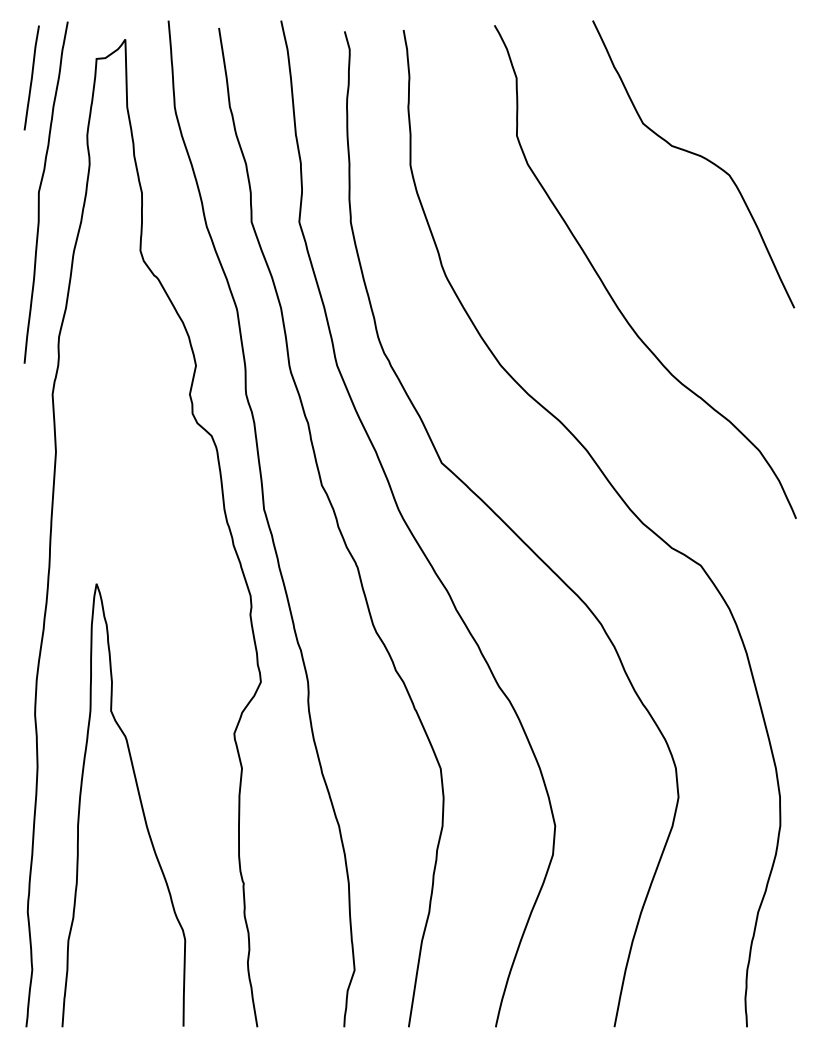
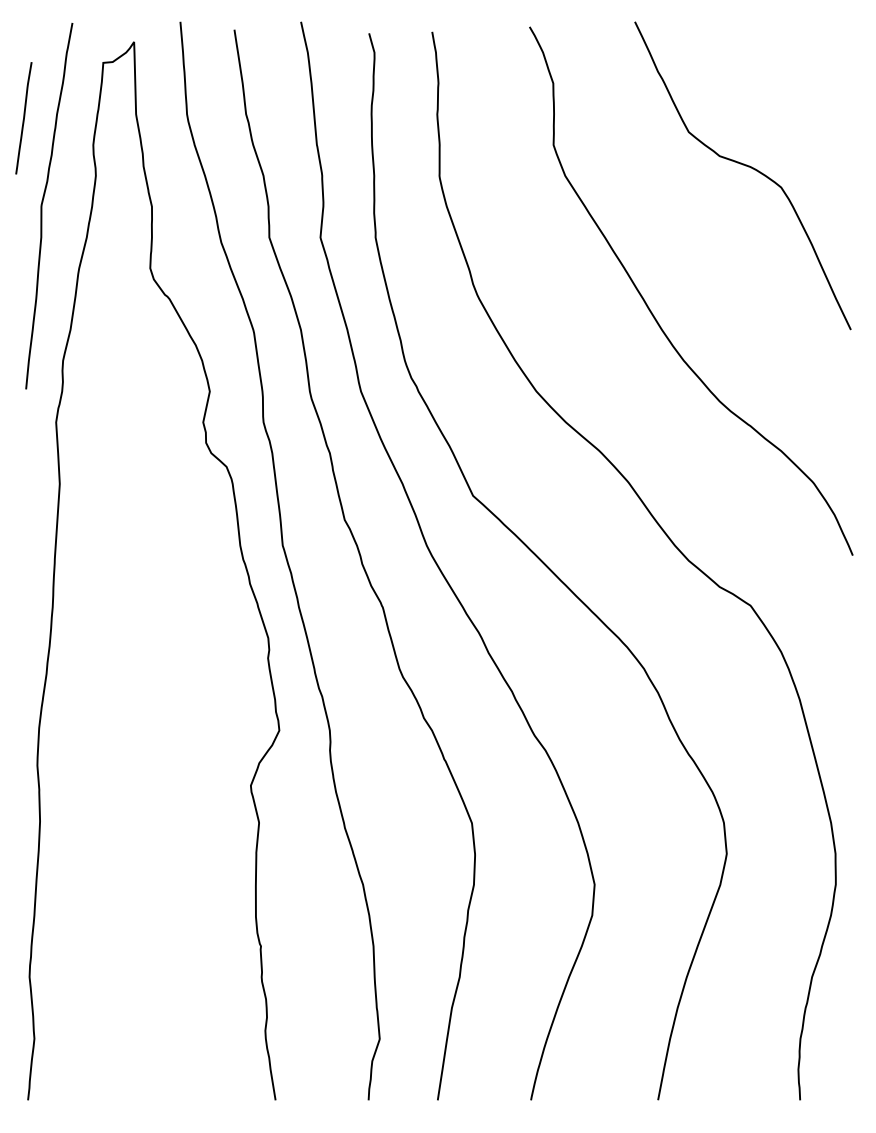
line: (31, 78) -> (23, 118), moved
curve: (139, 801) -> (149, 858), removed

